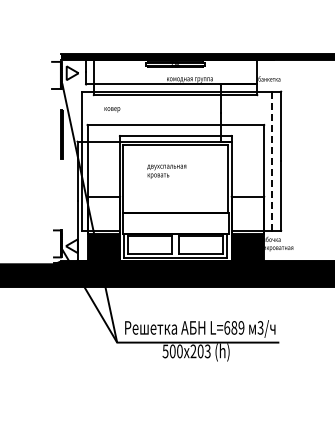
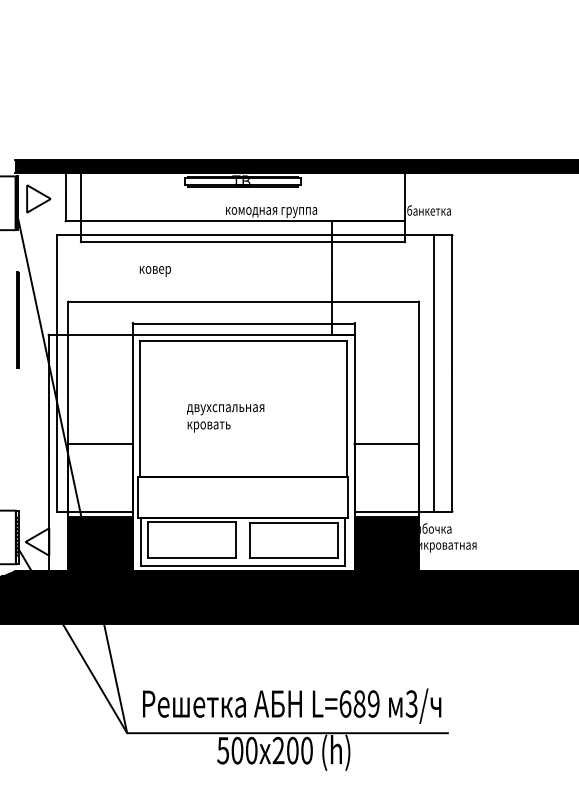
text: (112, 109) -> (155, 270), moved
line: (272, 161) -> (435, 373), dashed -> solid
text: (166, 171) -> (225, 417), moved
text: (207, 351) -> (306, 750), 203 -> 200

